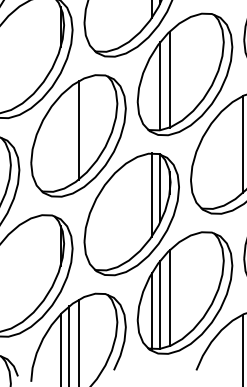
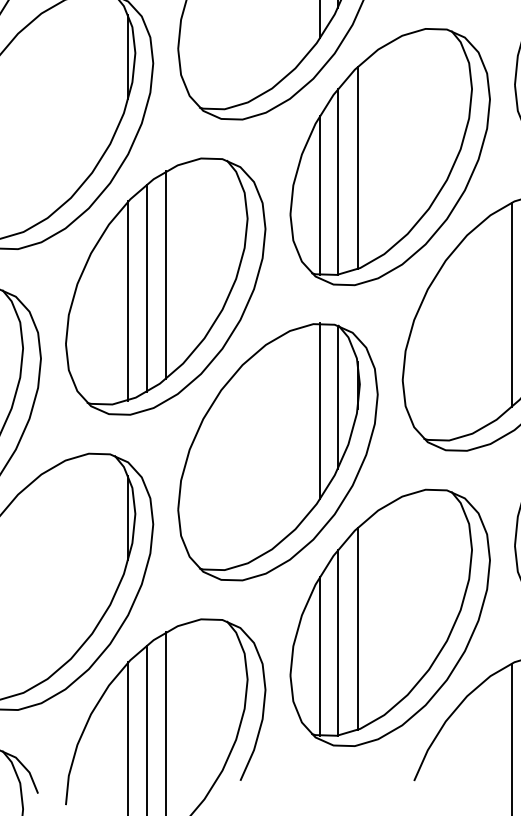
line: (151, 92) -> (319, 195), added
line: (69, 136) -> (146, 287), added
line: (60, 142) -> (127, 300), added

